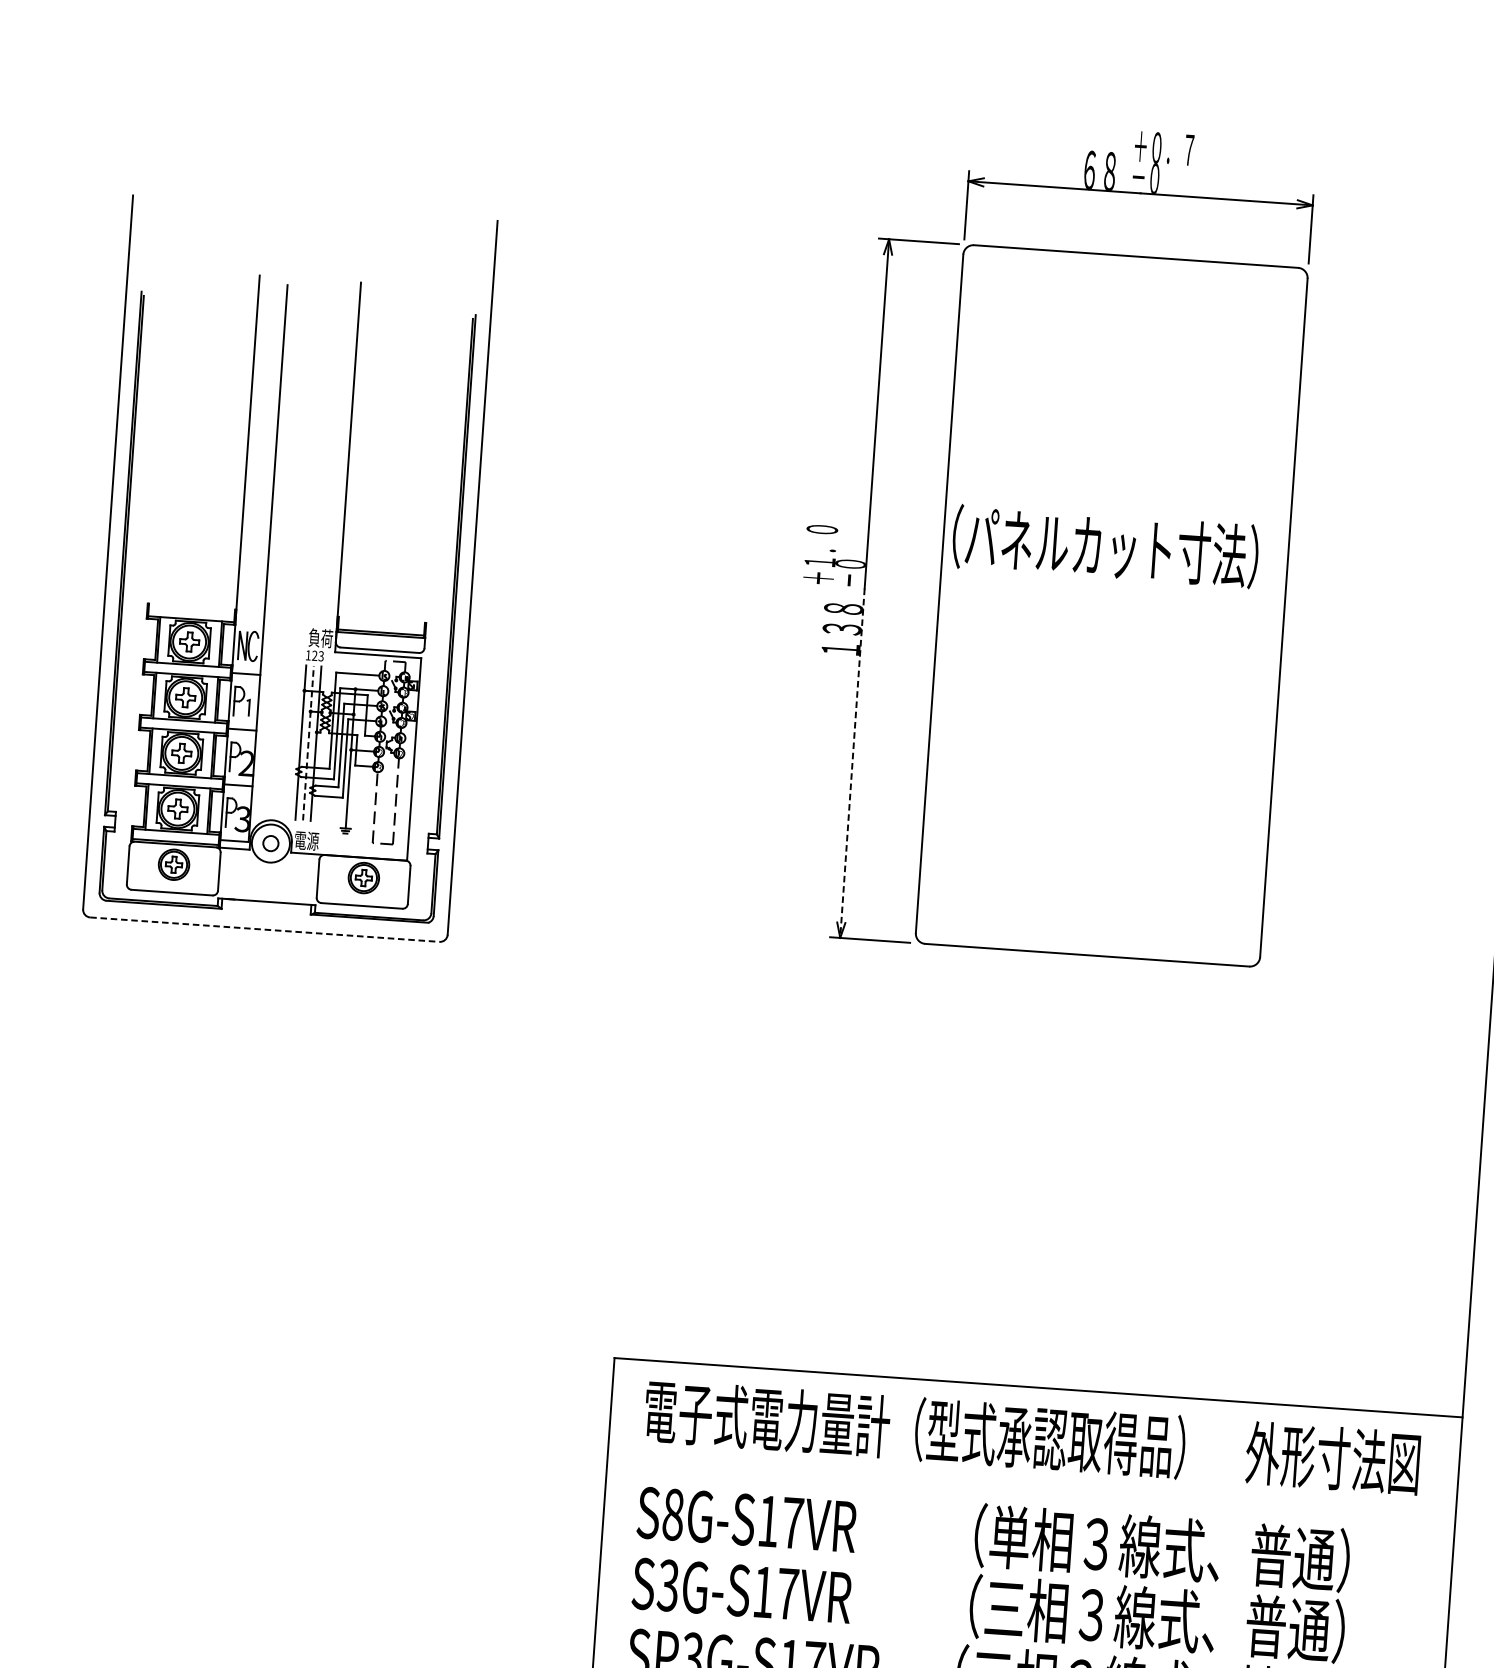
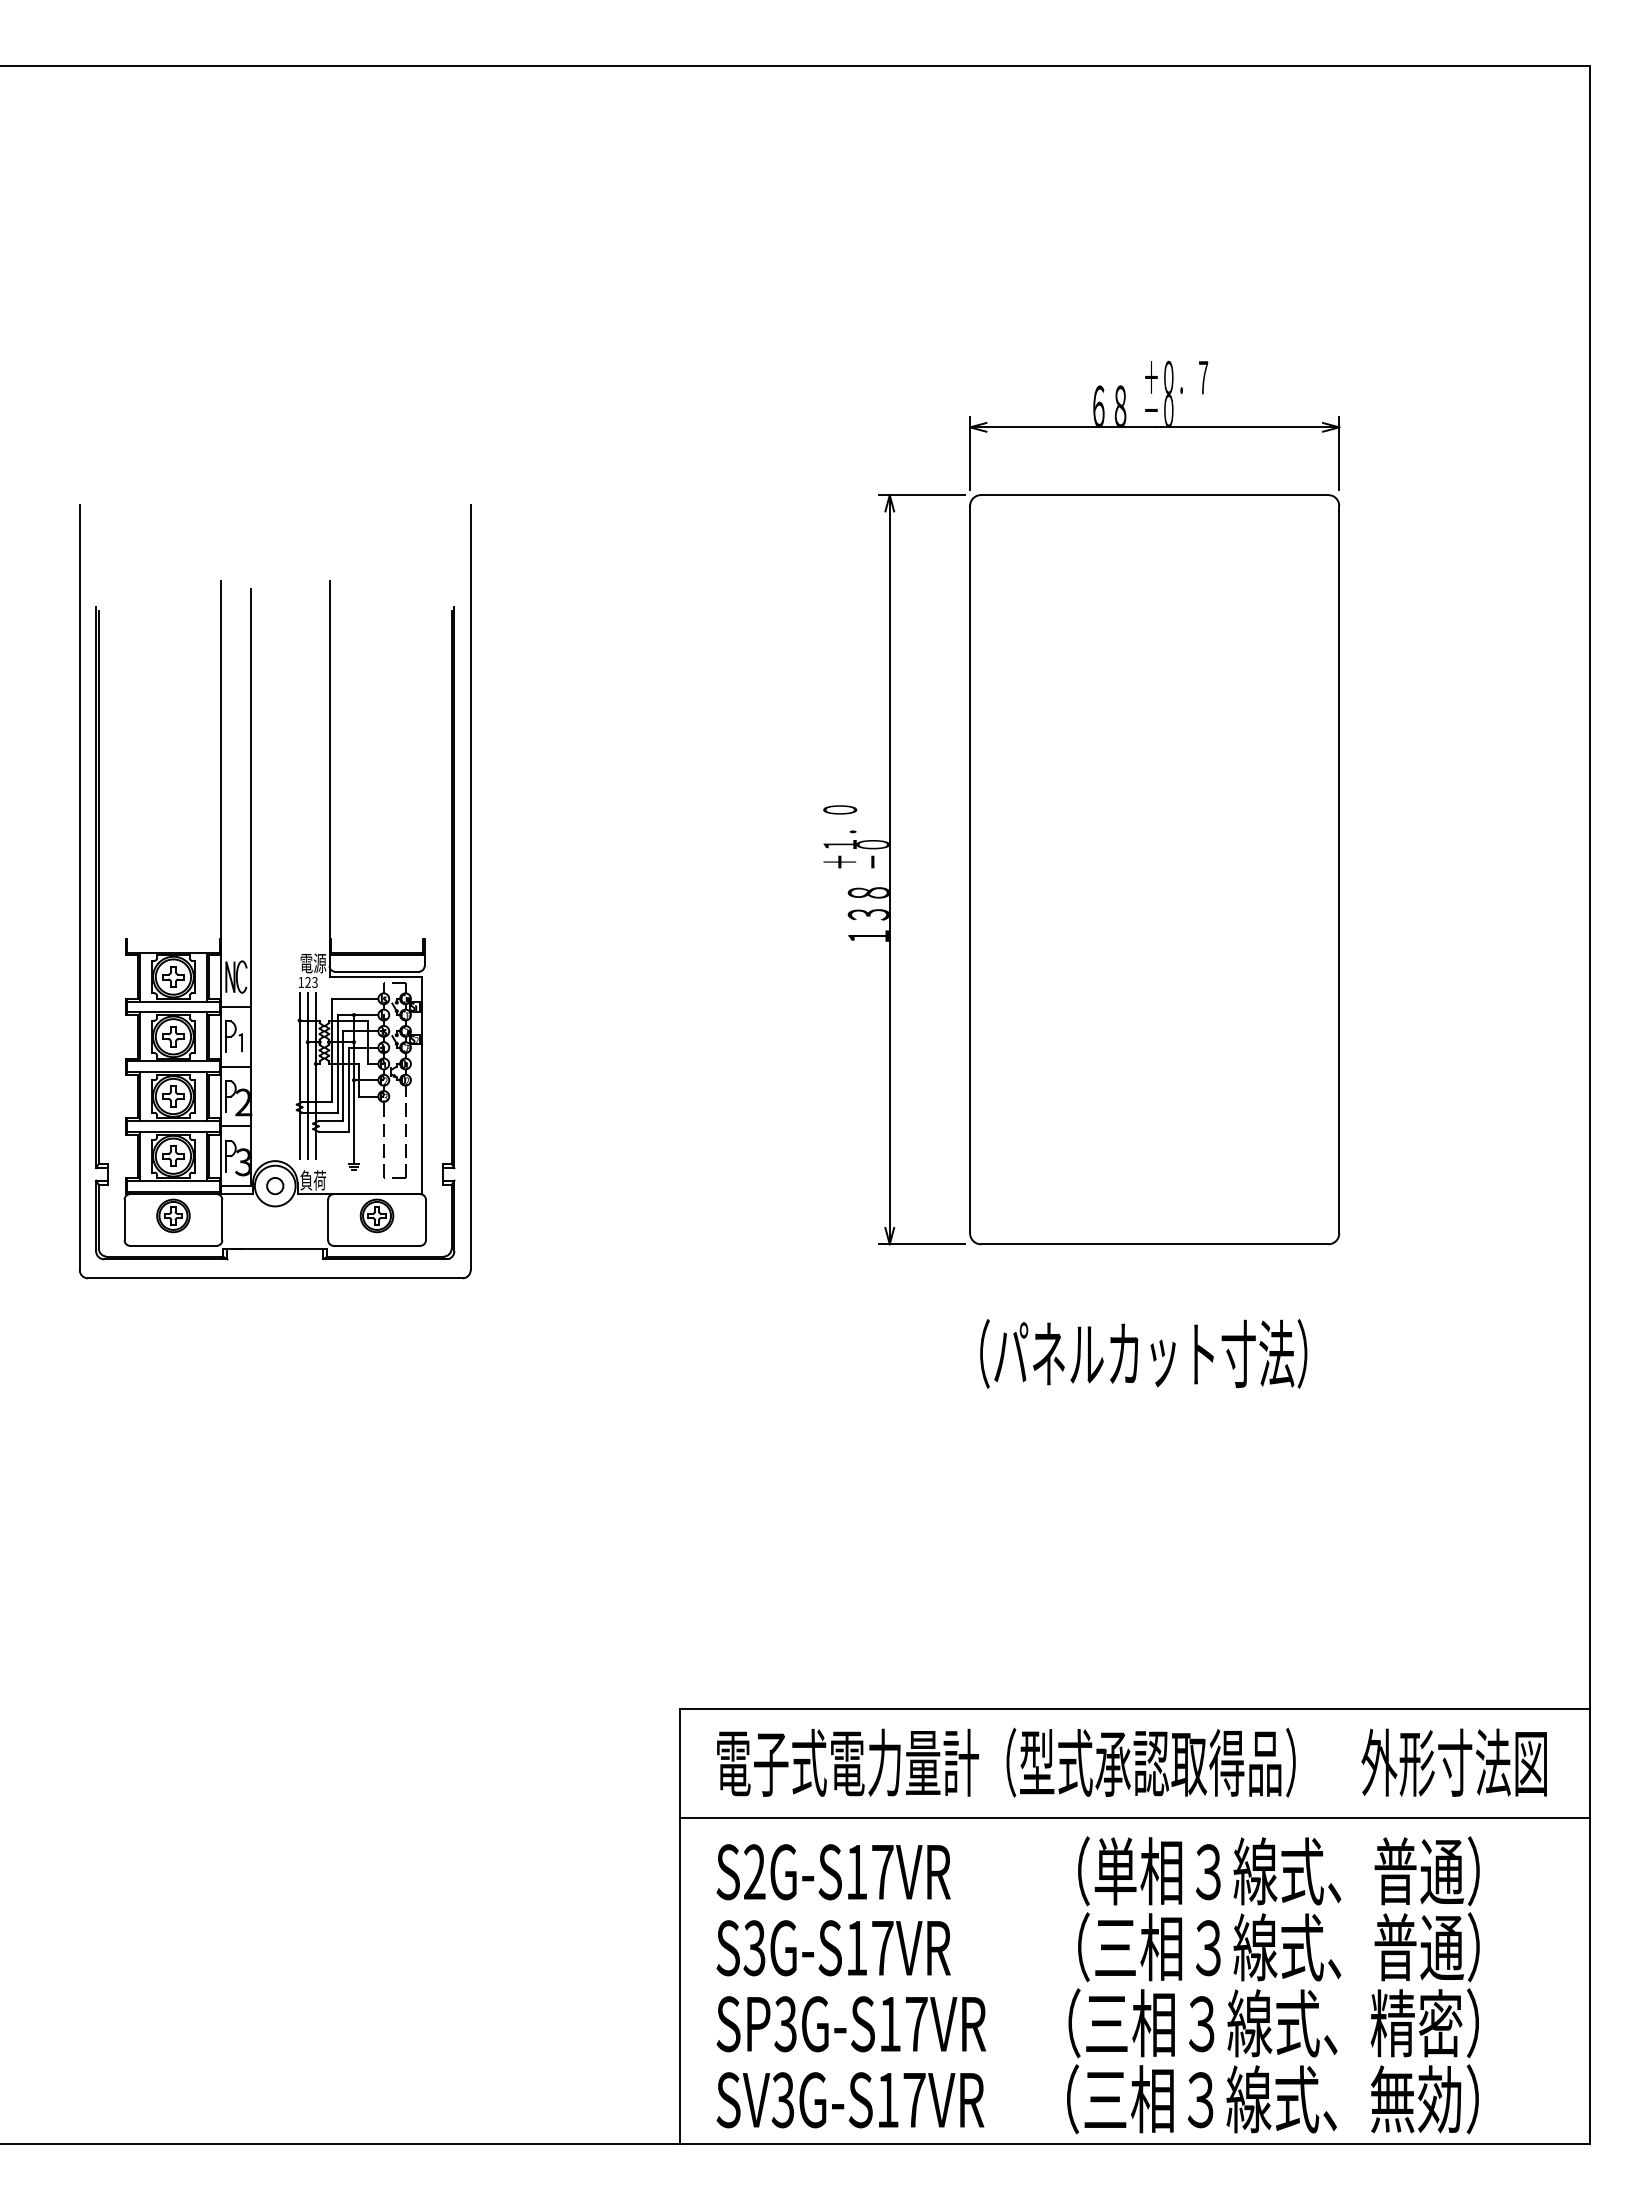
text: (1105, 546) -> (1143, 1353), moved
text: (321, 638) -> (313, 963), 負荷 -> 電源
line: (308, 743) -> (307, 1076), dashed -> solid
line: (852, 763) -> (889, 1057), dashed -> solid
text: (306, 840) -> (313, 1180), 電源 -> 負荷
line: (265, 929) -> (275, 1278), dashed -> solid
line: (1031, 1488) -> (1134, 1817), added
text: (673, 1515) -> (754, 1872), S8G-S17VR -> S2G-S17VR

